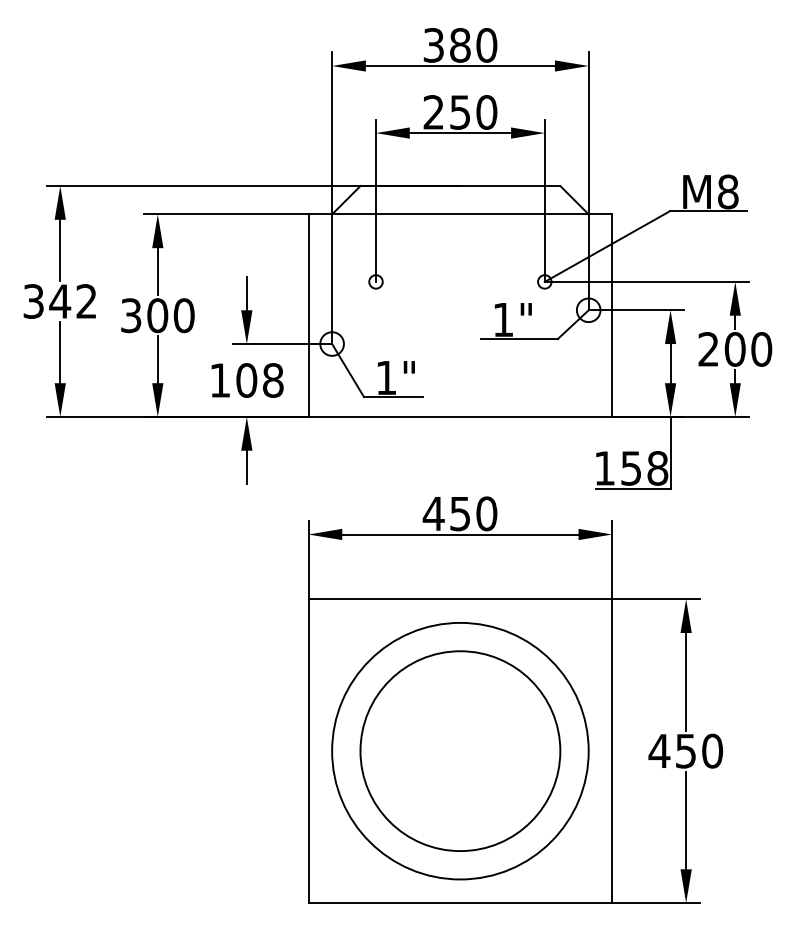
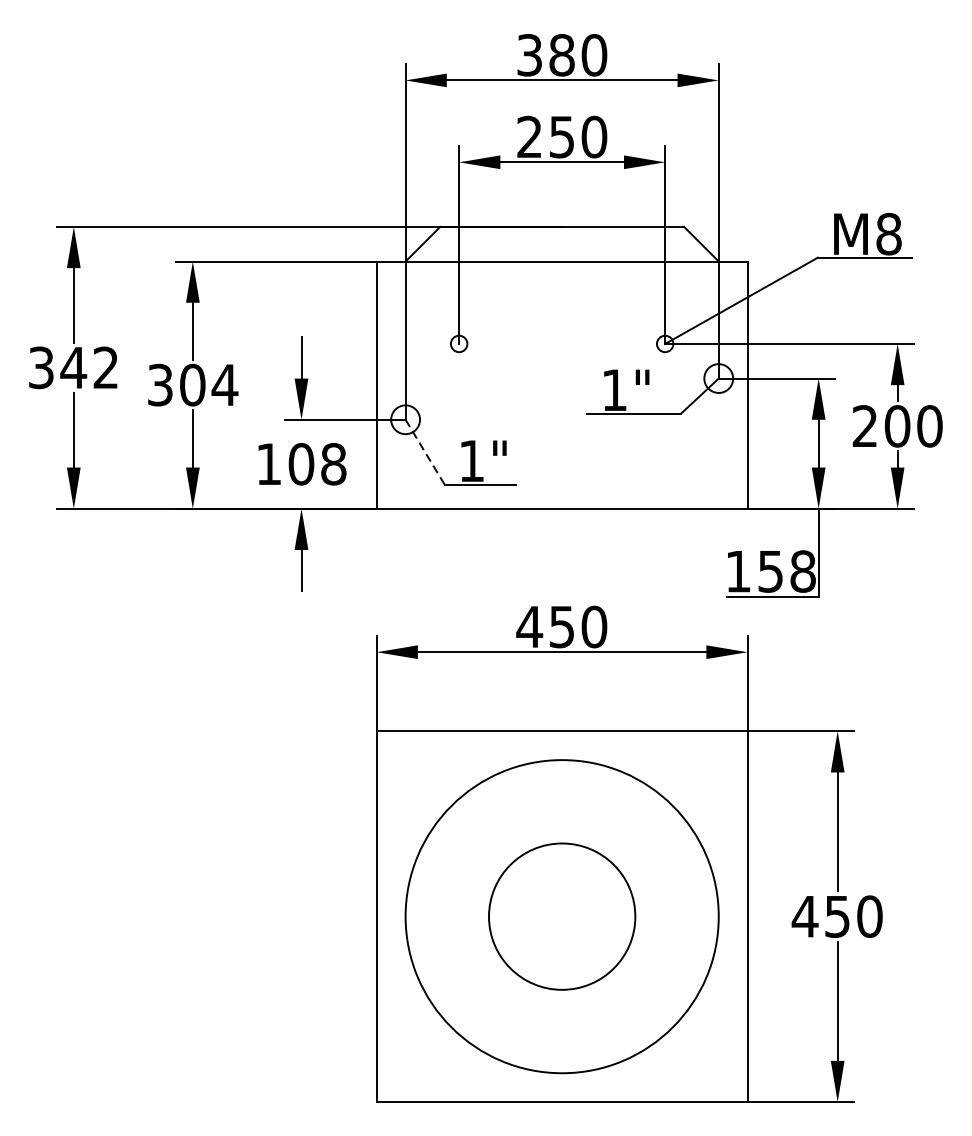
text: (184, 315) -> (225, 384), 300 -> 304
line: (348, 370) -> (425, 452), solid -> dashed
circle: (460, 751) -> (562, 917), size x0.6

